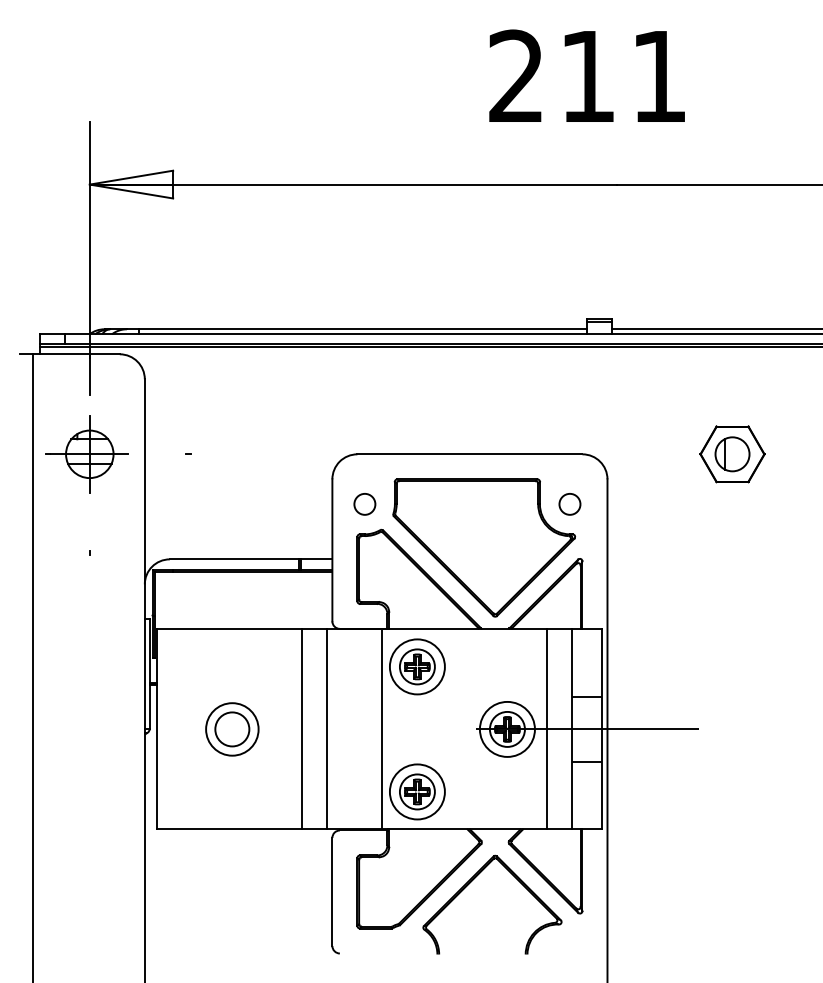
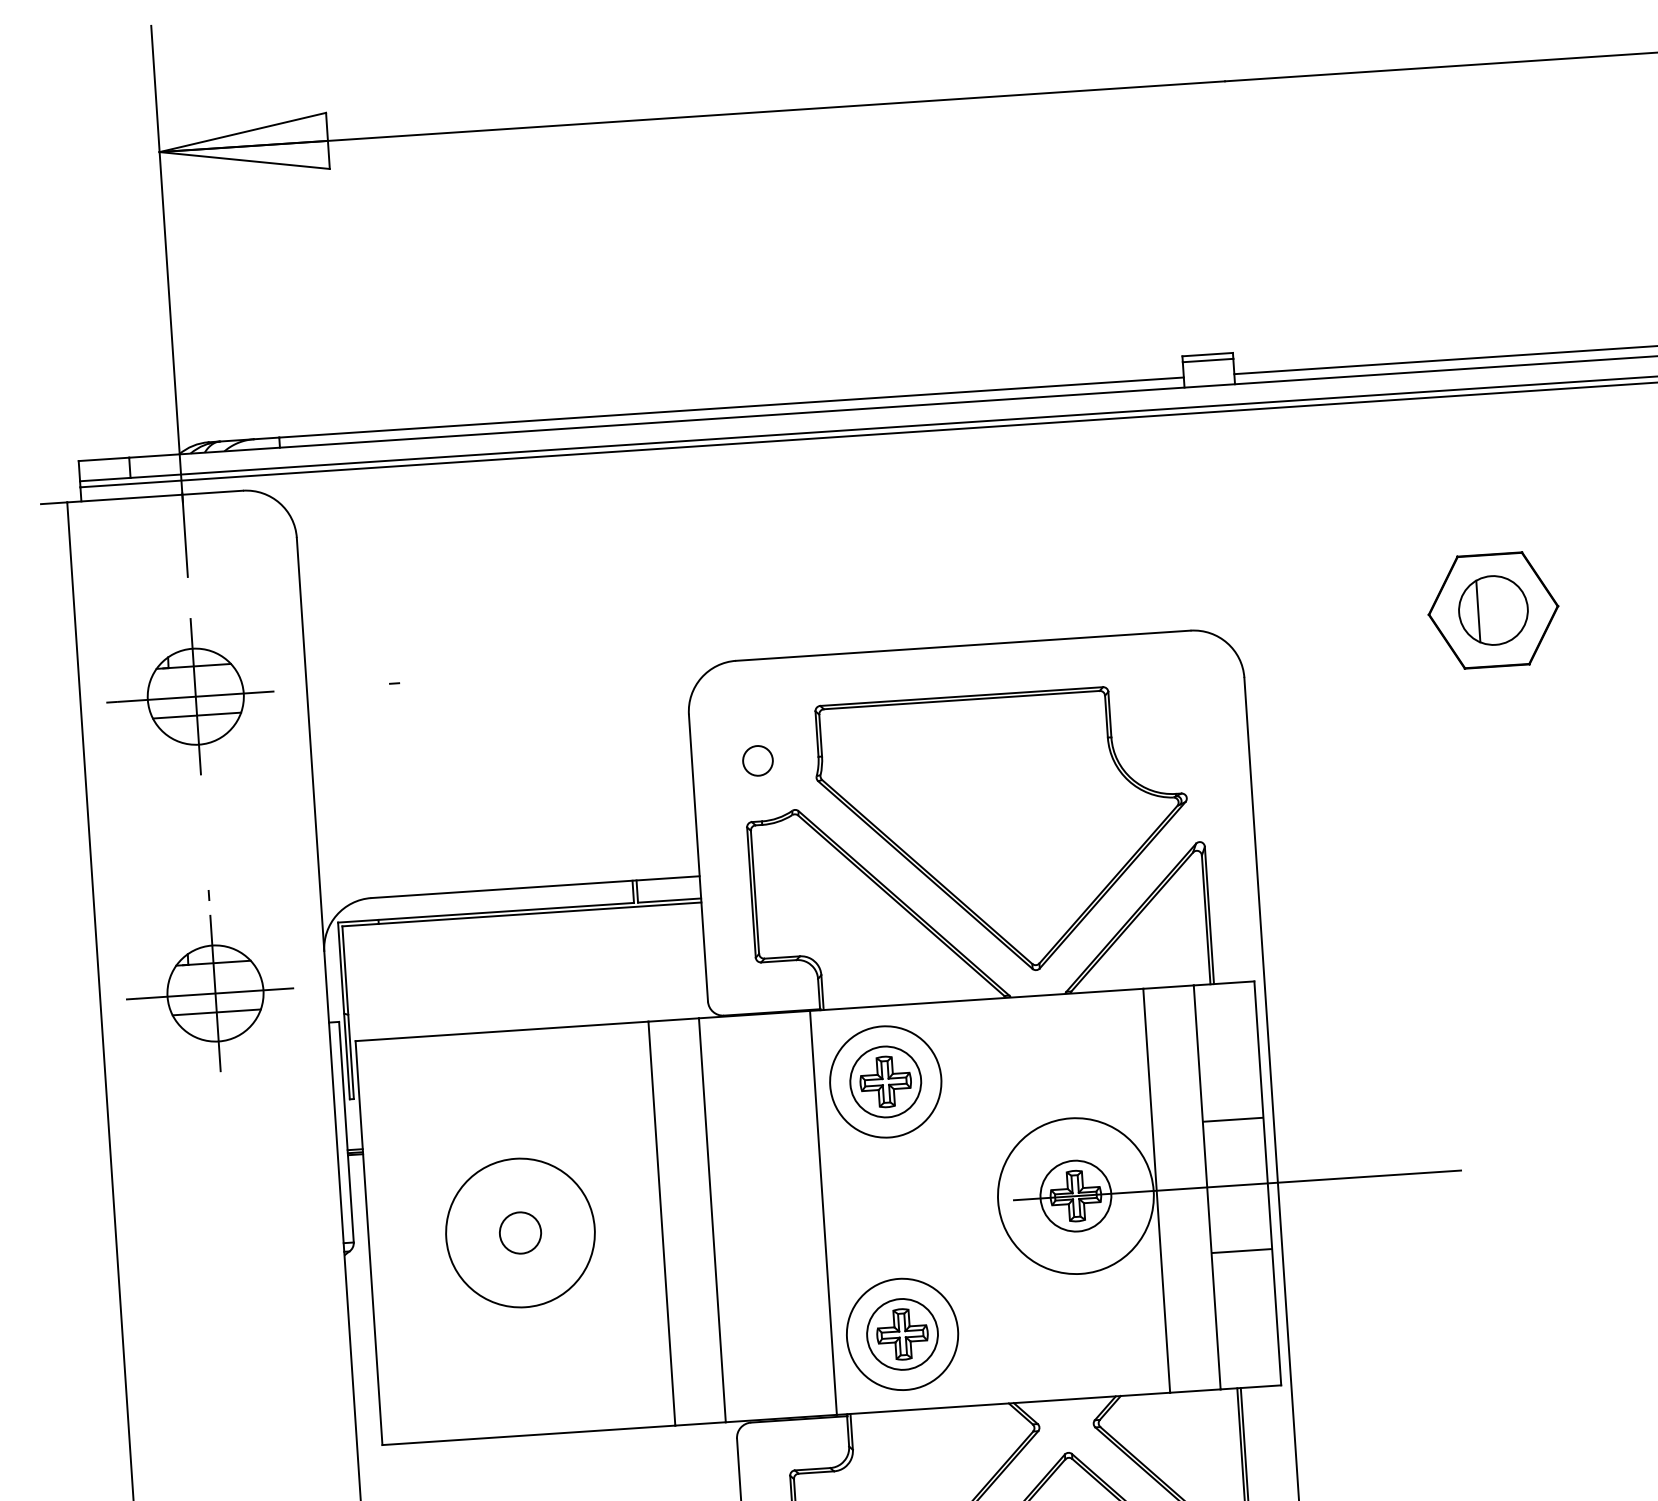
circle: (364, 504) -> (757, 761), size x0.7
circle: (569, 504) -> (1171, 733), removed
part: (86, 601) -> (208, 994), added
circle: (506, 728) -> (1073, 1194), size x1.4
circle: (232, 729) -> (520, 1233), size x0.6
circle: (232, 729) -> (520, 1233), size x1.4

